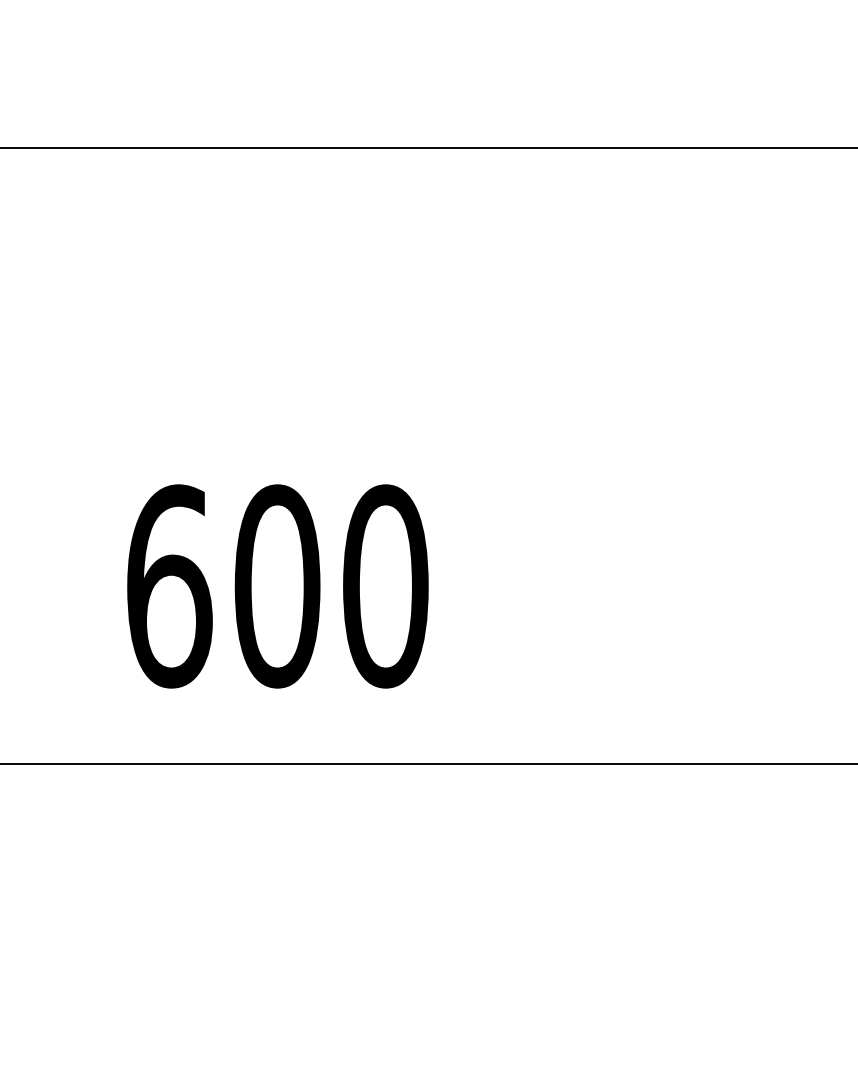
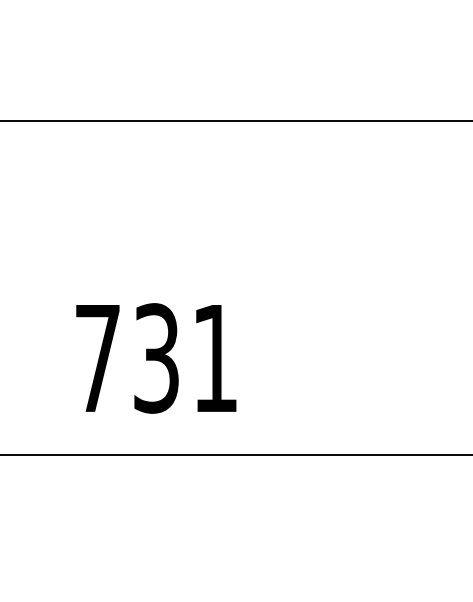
text: (277, 586) -> (156, 358), 600 -> 731

